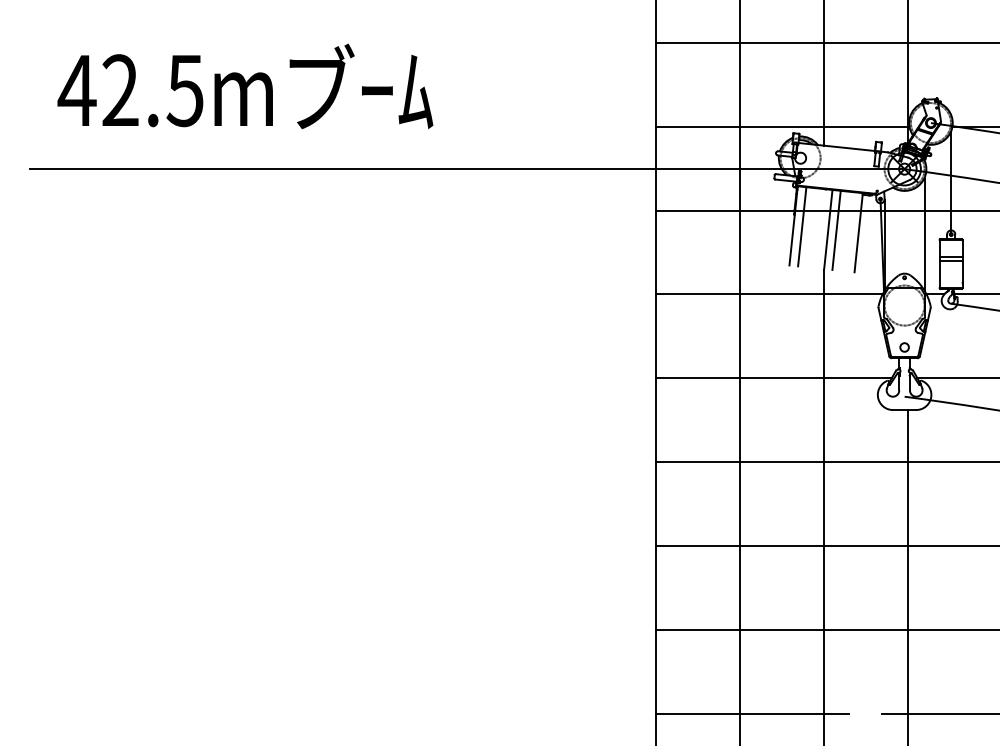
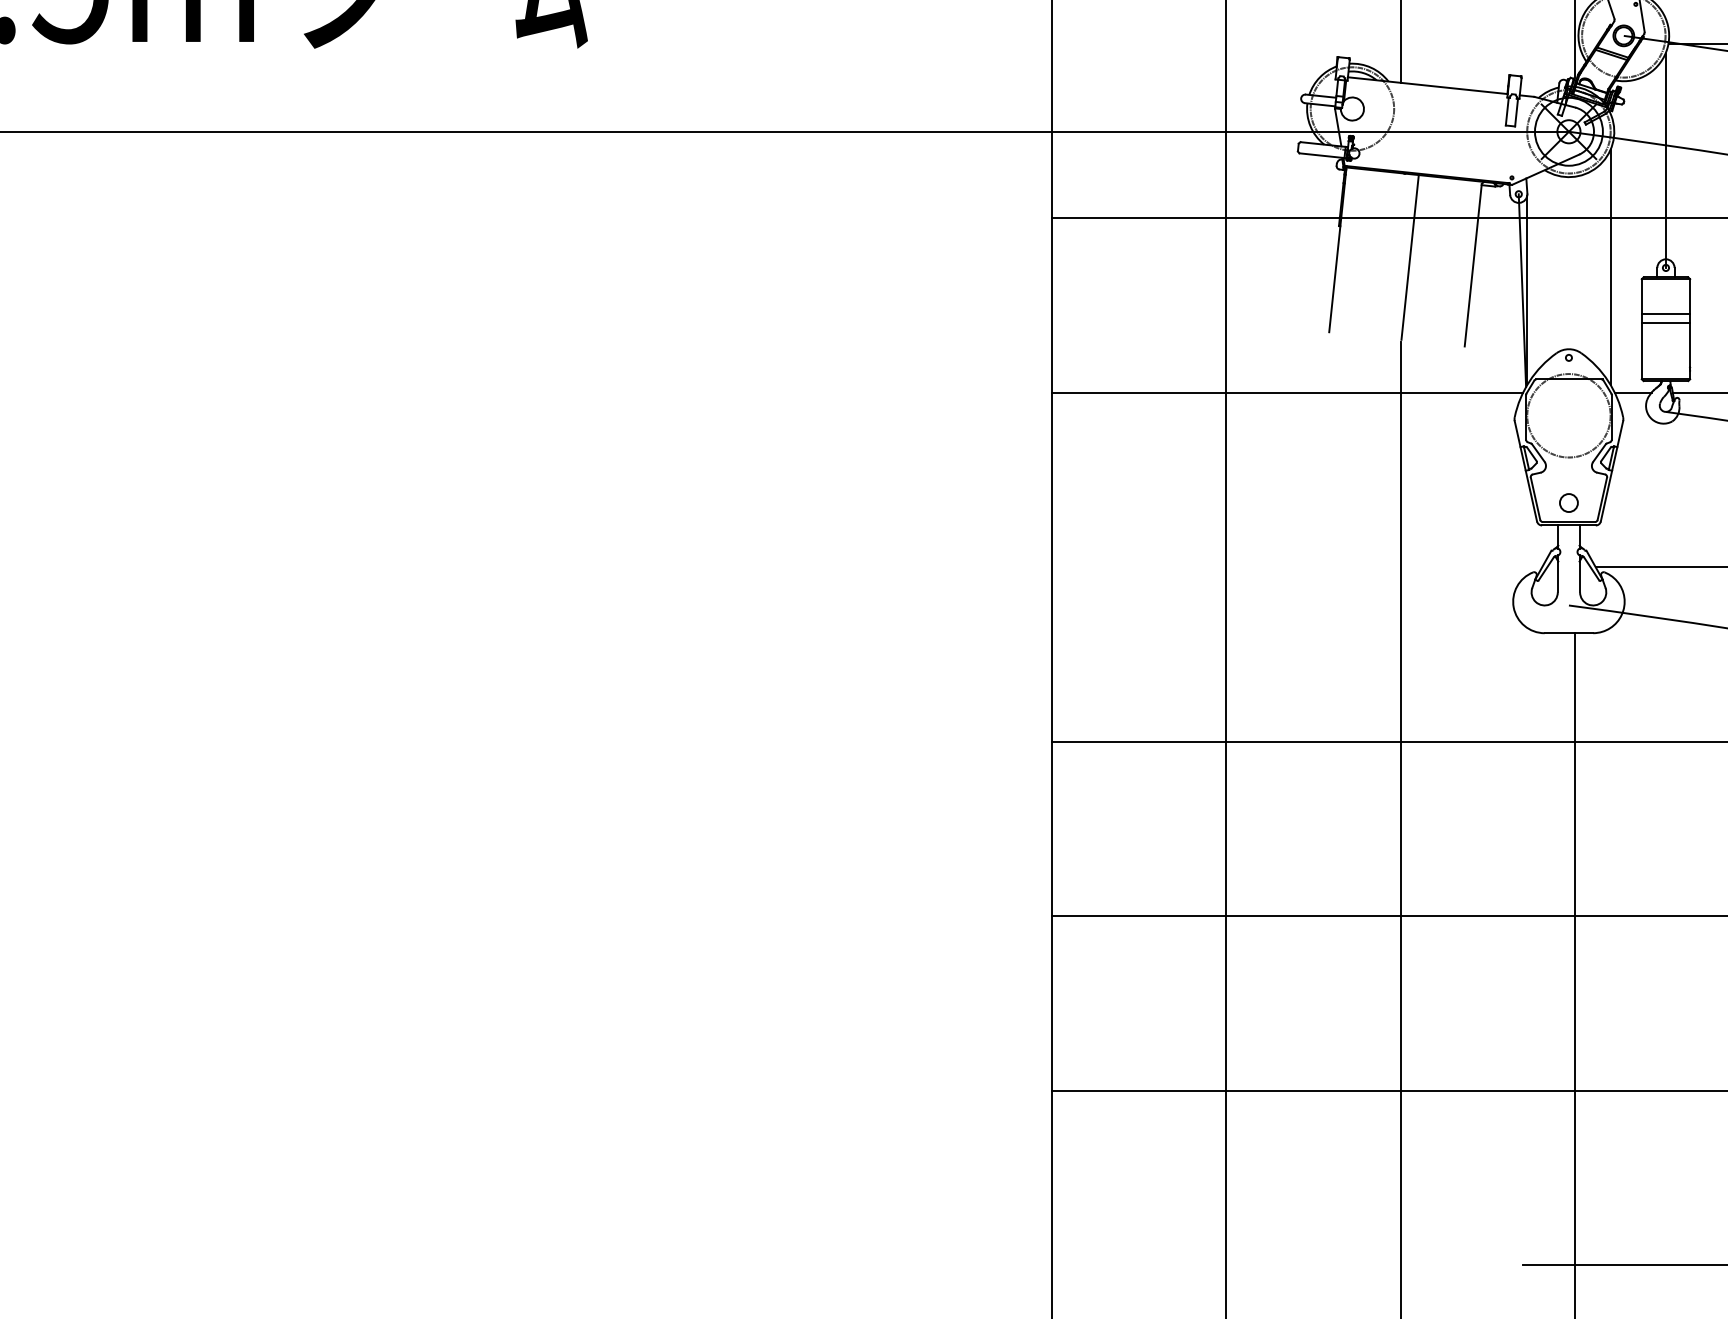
line: (782, 126) -> (1314, 42), removed
line: (802, 226) -> (1356, 251), removed
line: (836, 229) -> (1427, 257), removed
line: (773, 378) -> (1295, 567), removed
line: (752, 713) -> (1252, 1264), removed

